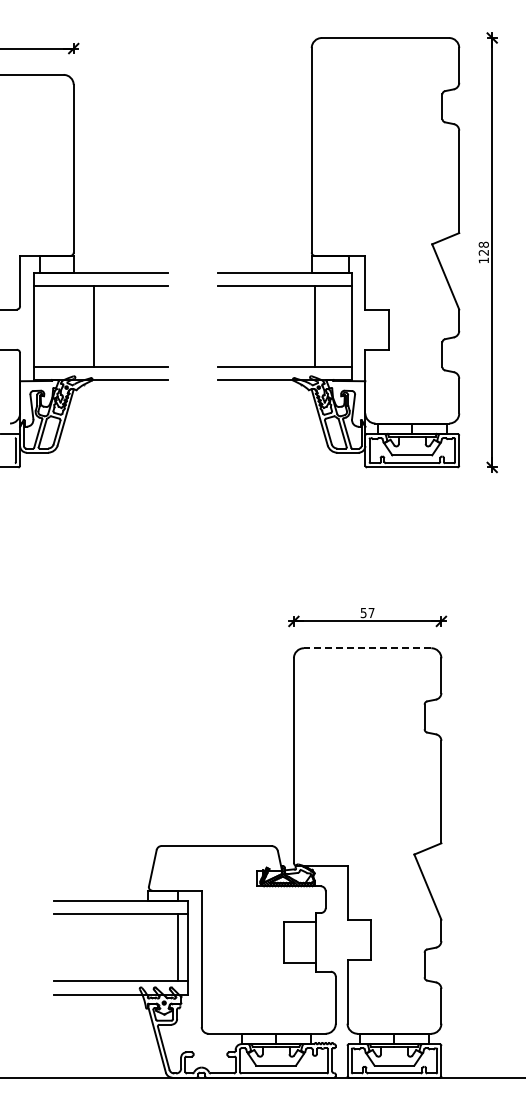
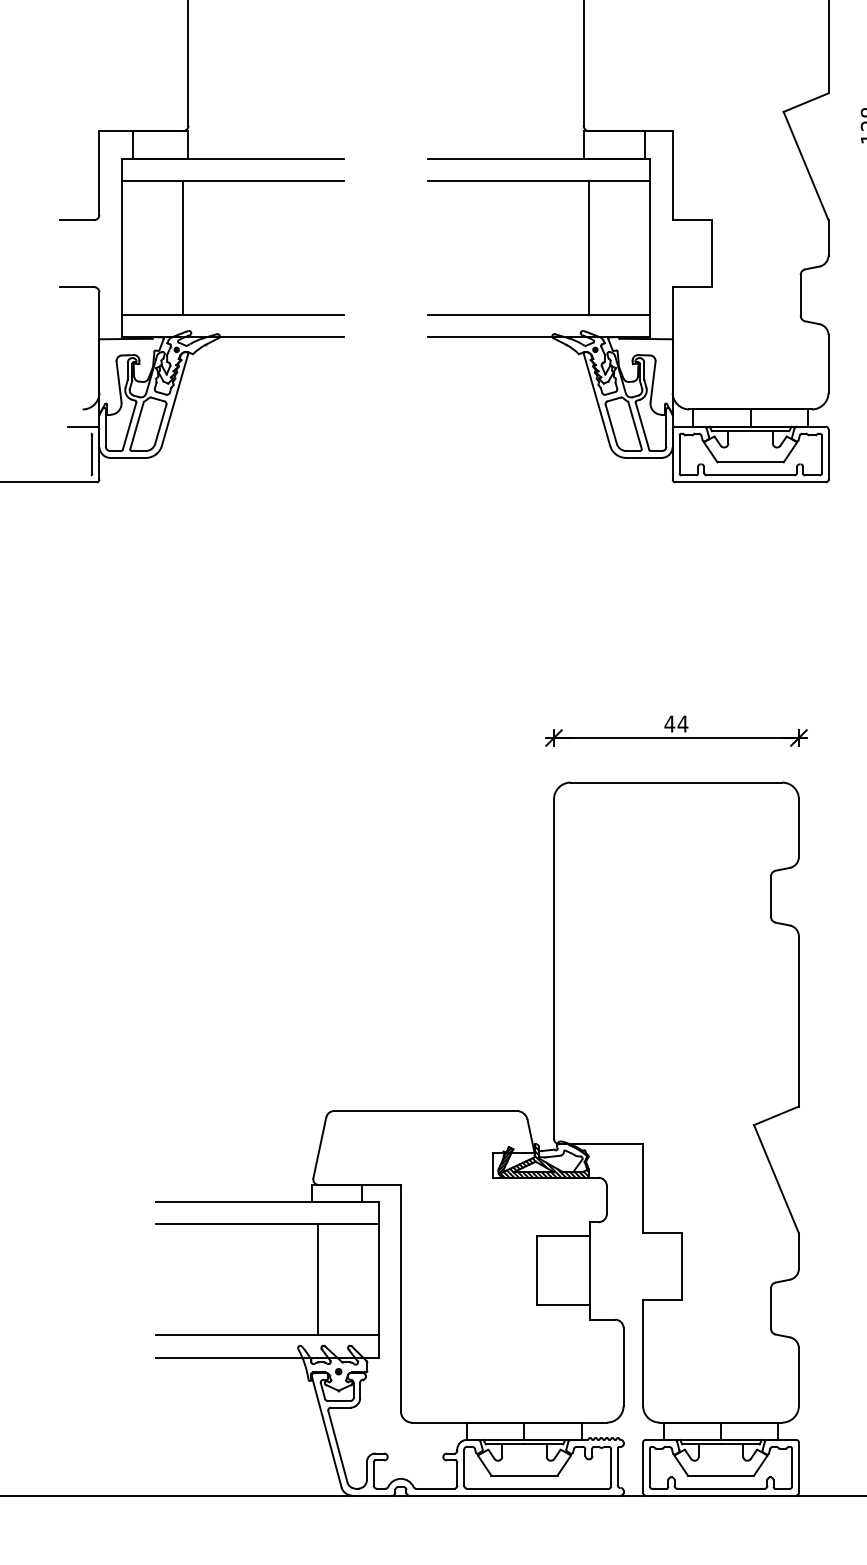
line: (94, 326) -> (183, 248), moved
text: (367, 613) -> (676, 724), 57 -> 44
line: (367, 648) -> (676, 782), dashed -> solid
line: (178, 947) -> (317, 1279), moved

